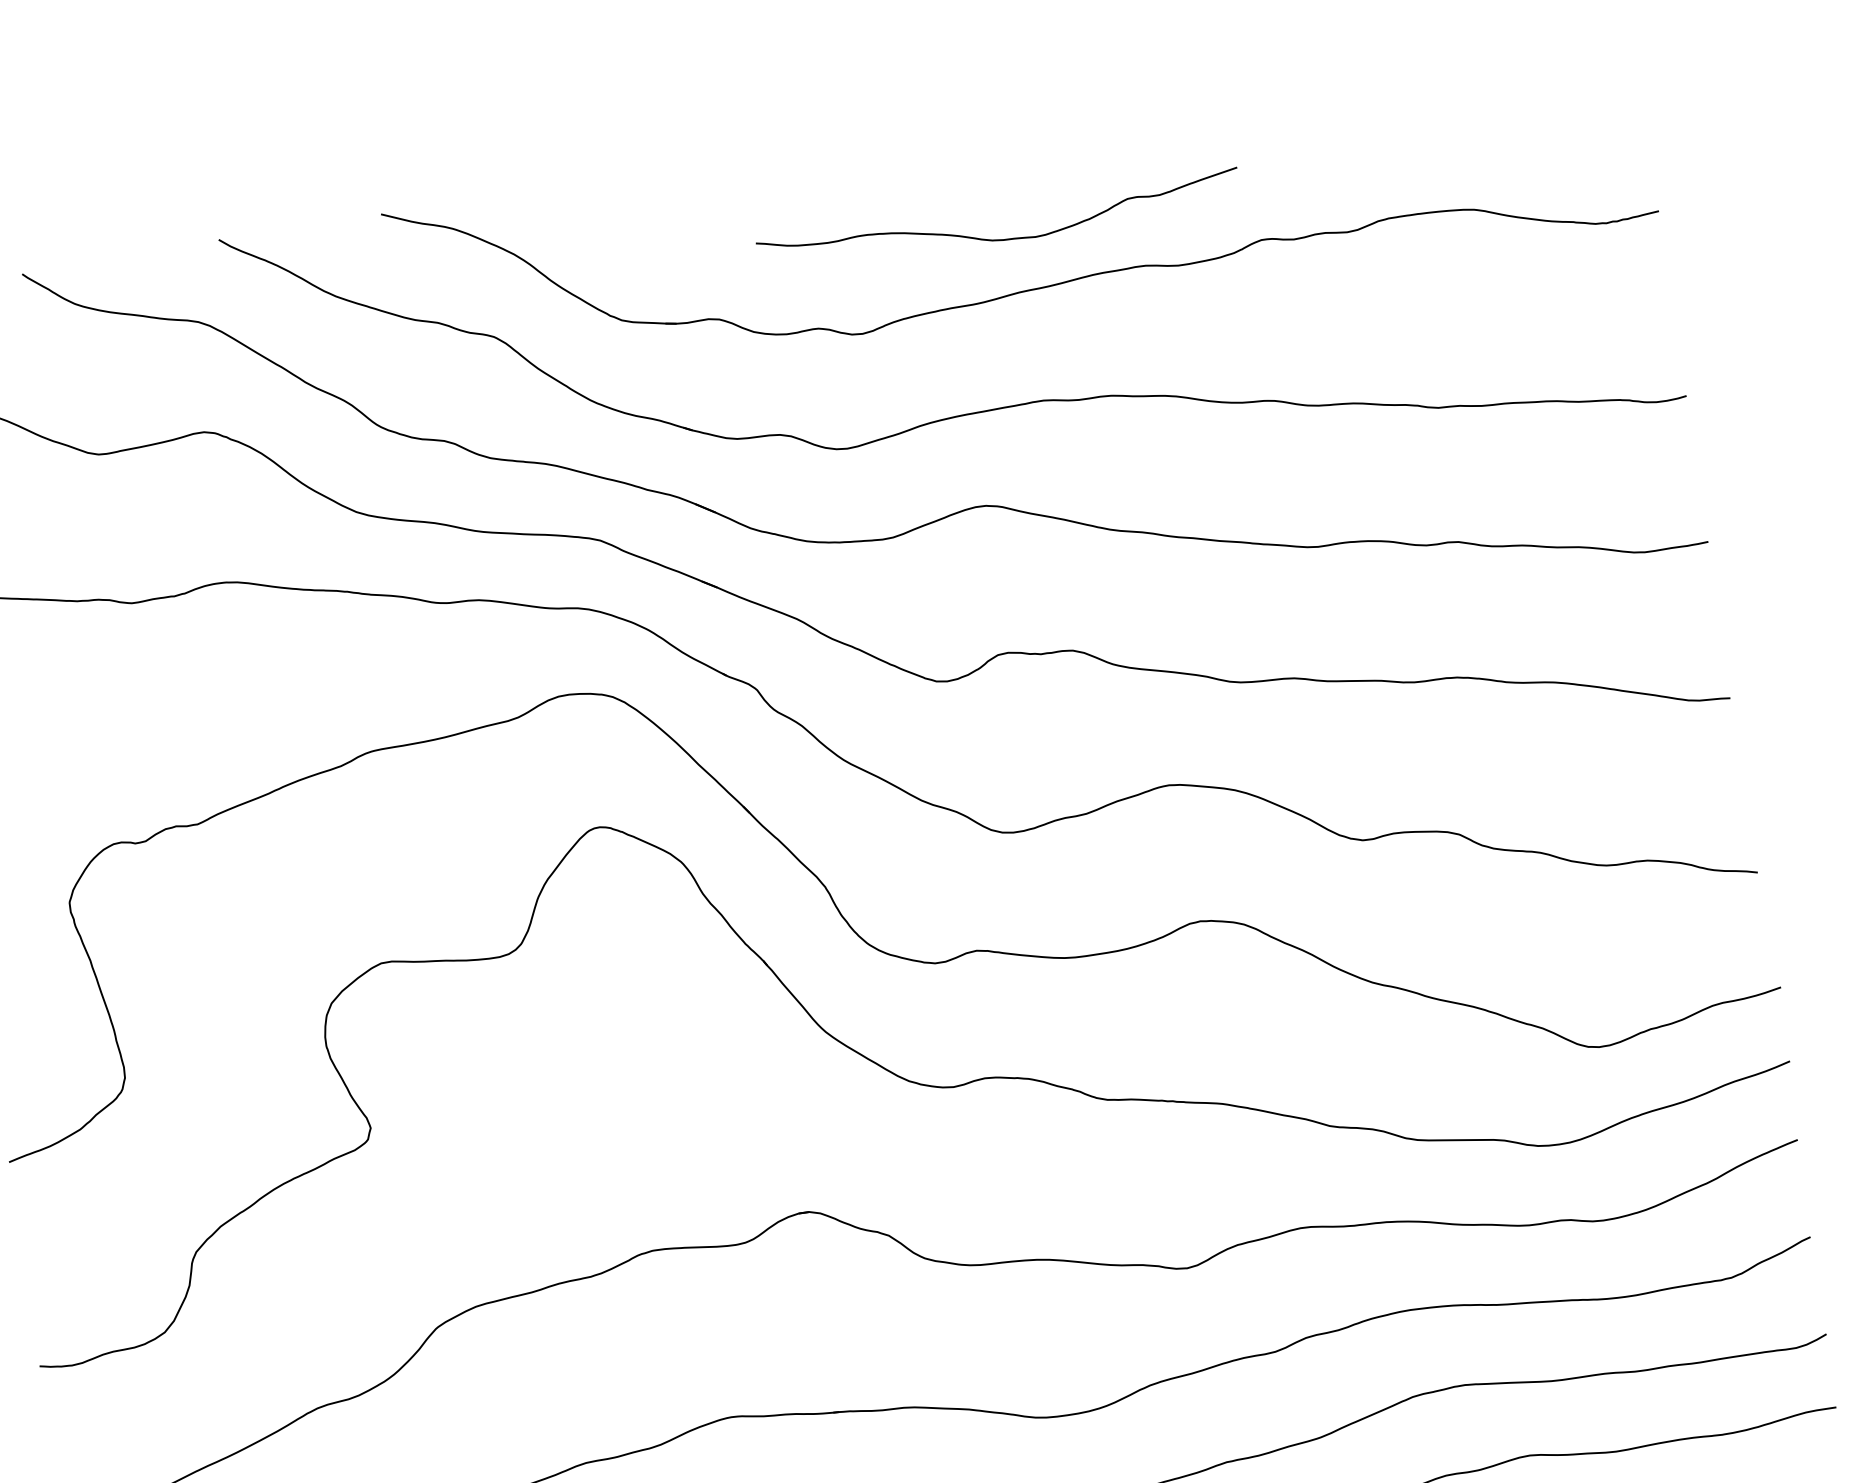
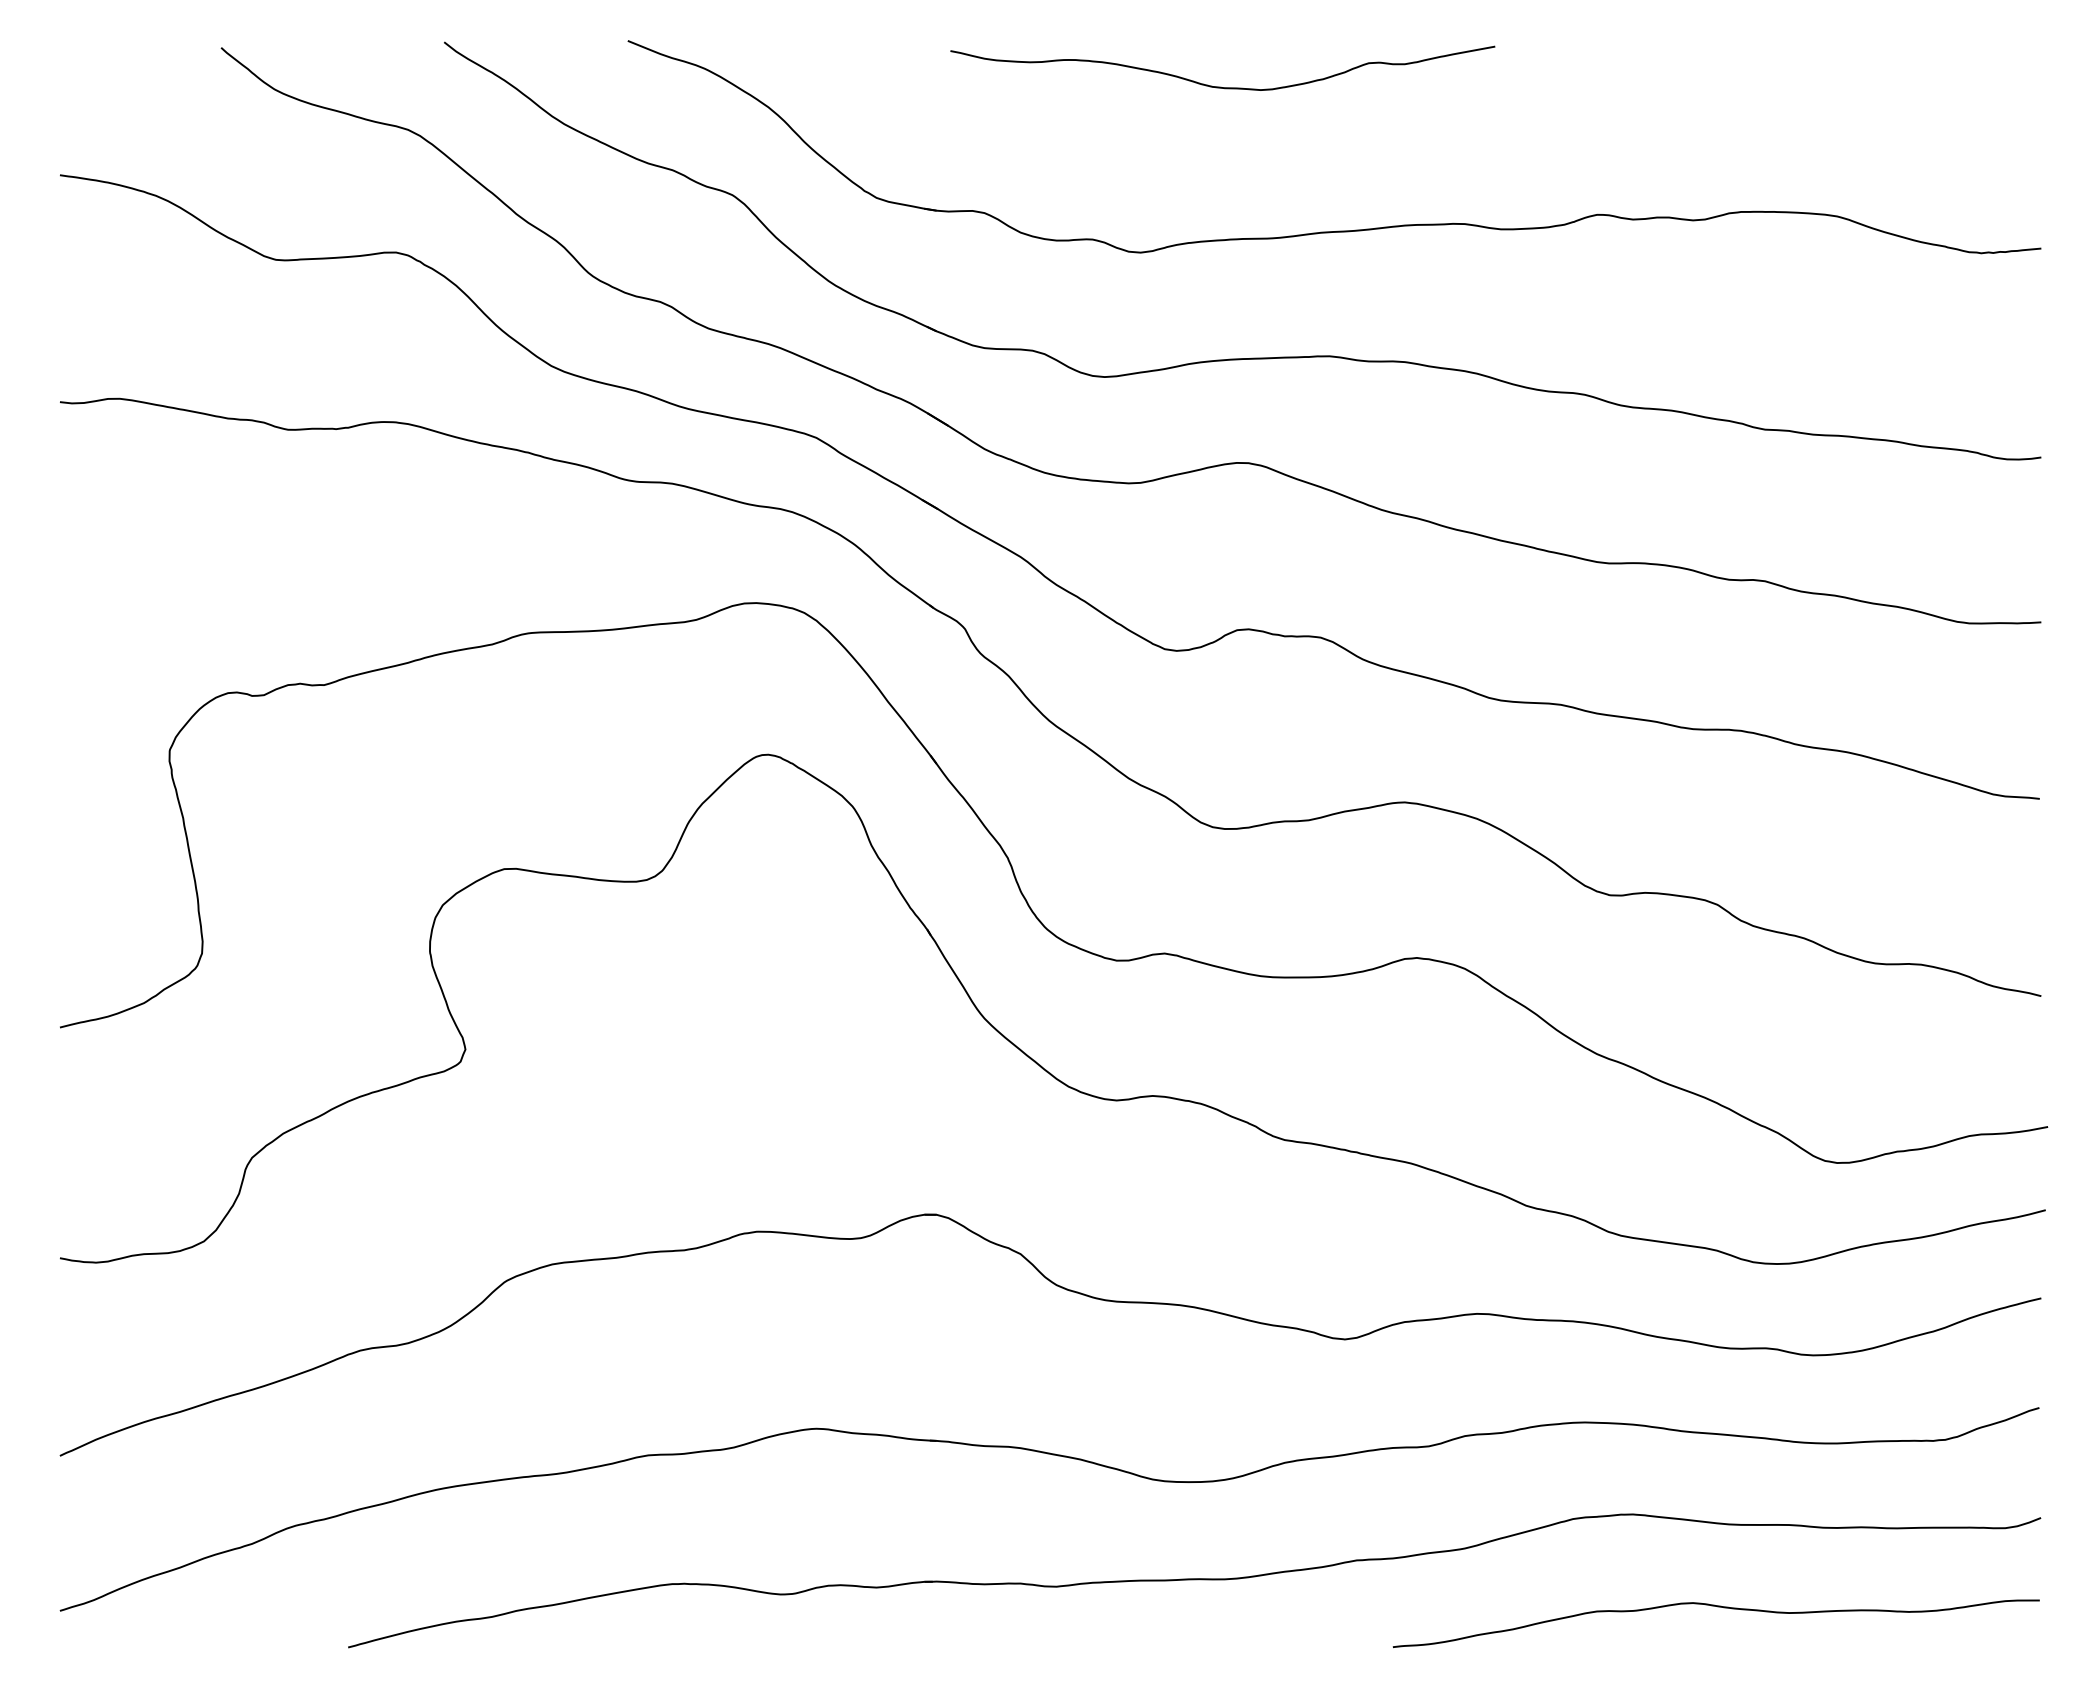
curve: (1000, 238) -> (1221, 86), moved

